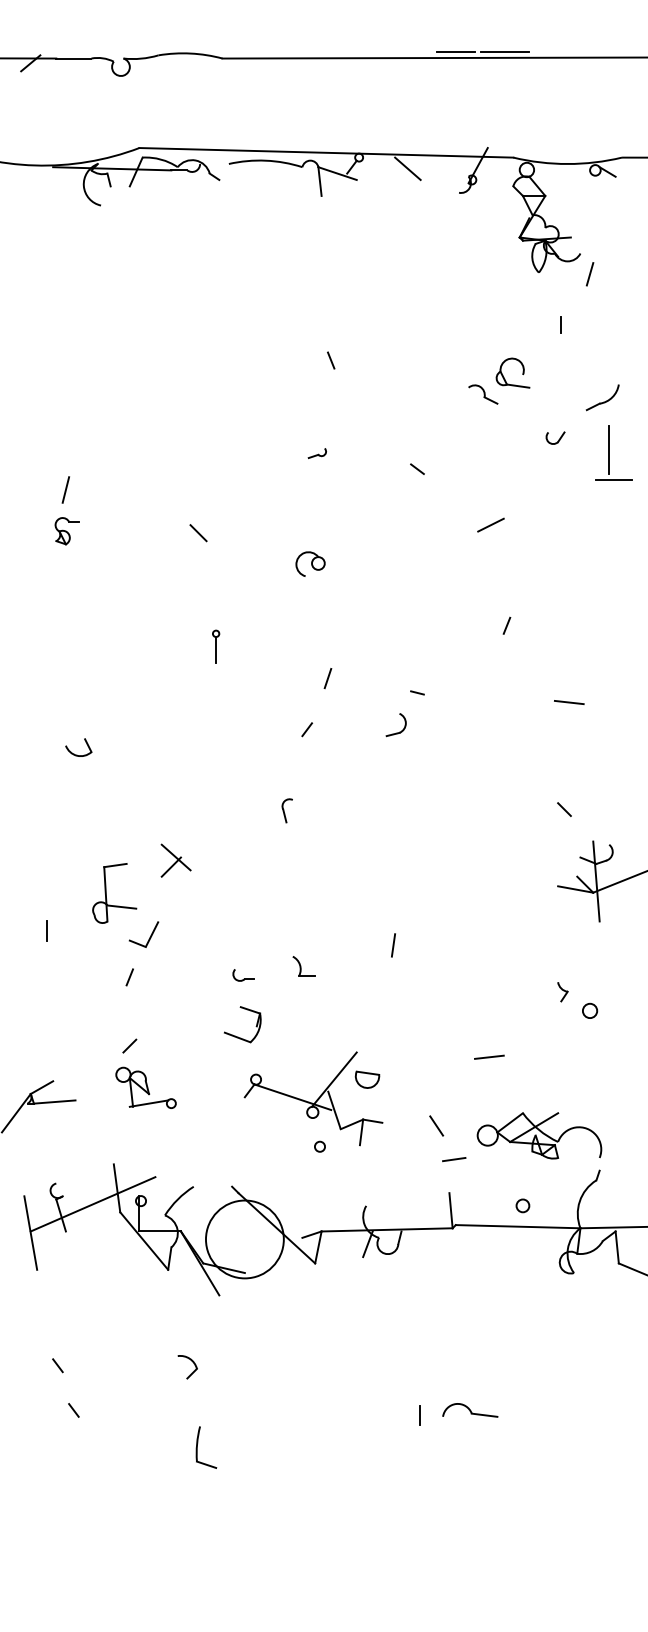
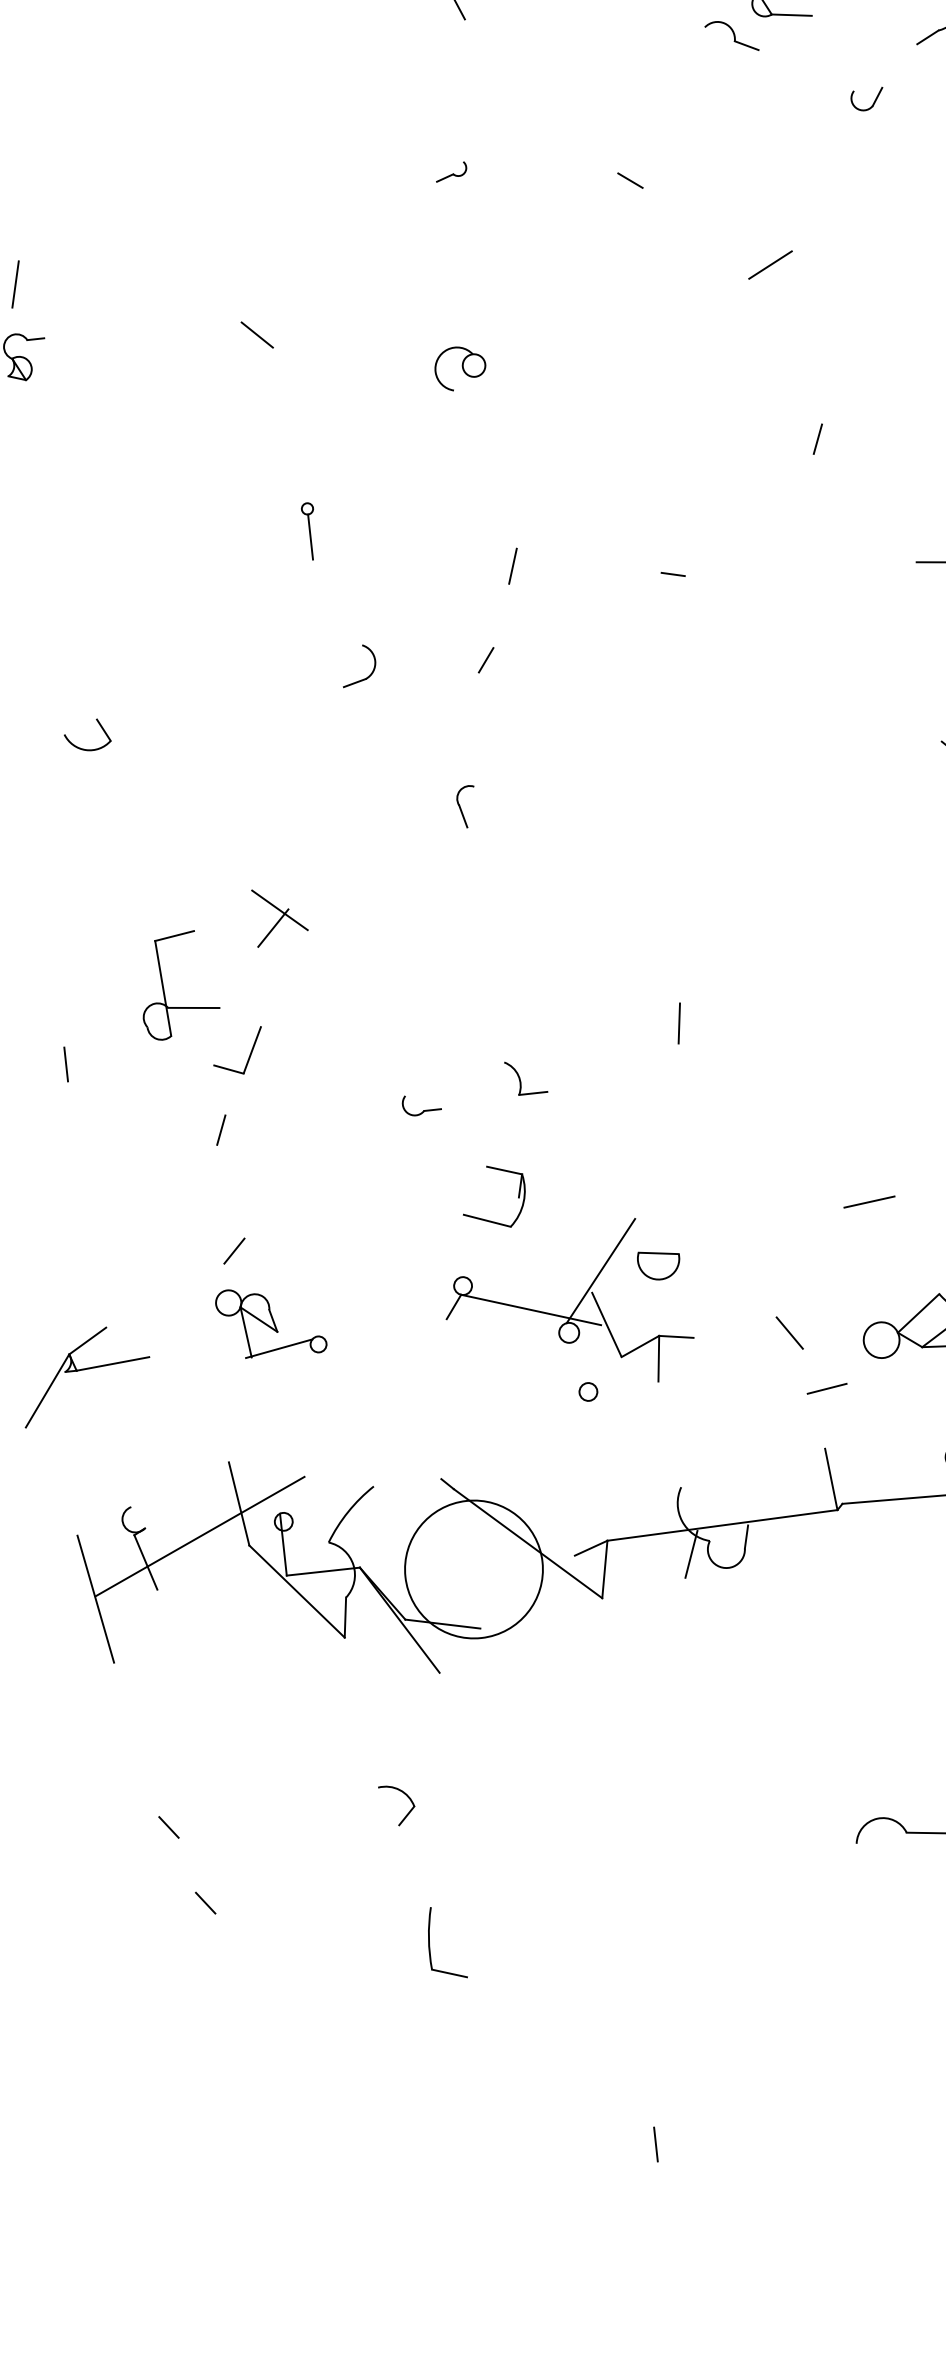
part: (396, 732) -> (360, 678), moved
part: (238, 1036) -> (488, 1218), moved
line: (419, 1415) -> (655, 2144), moved

